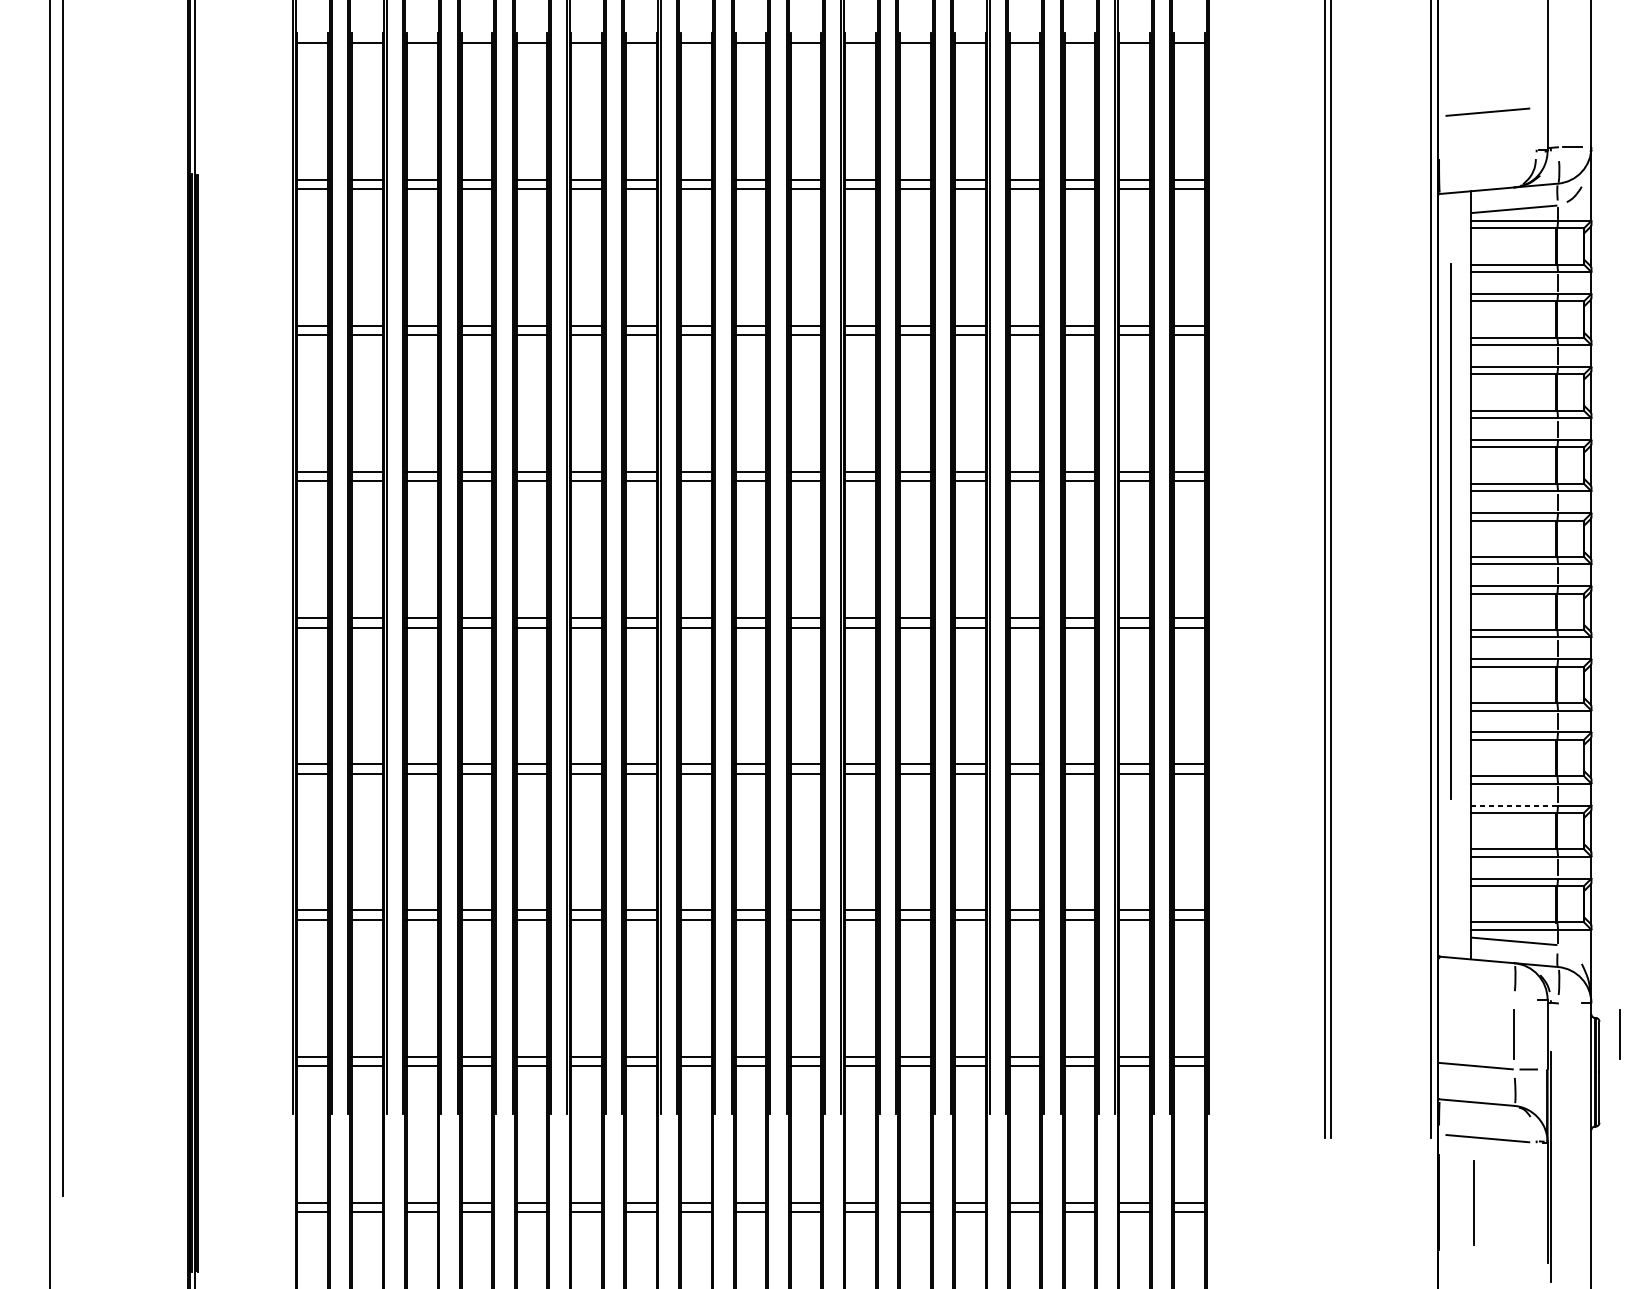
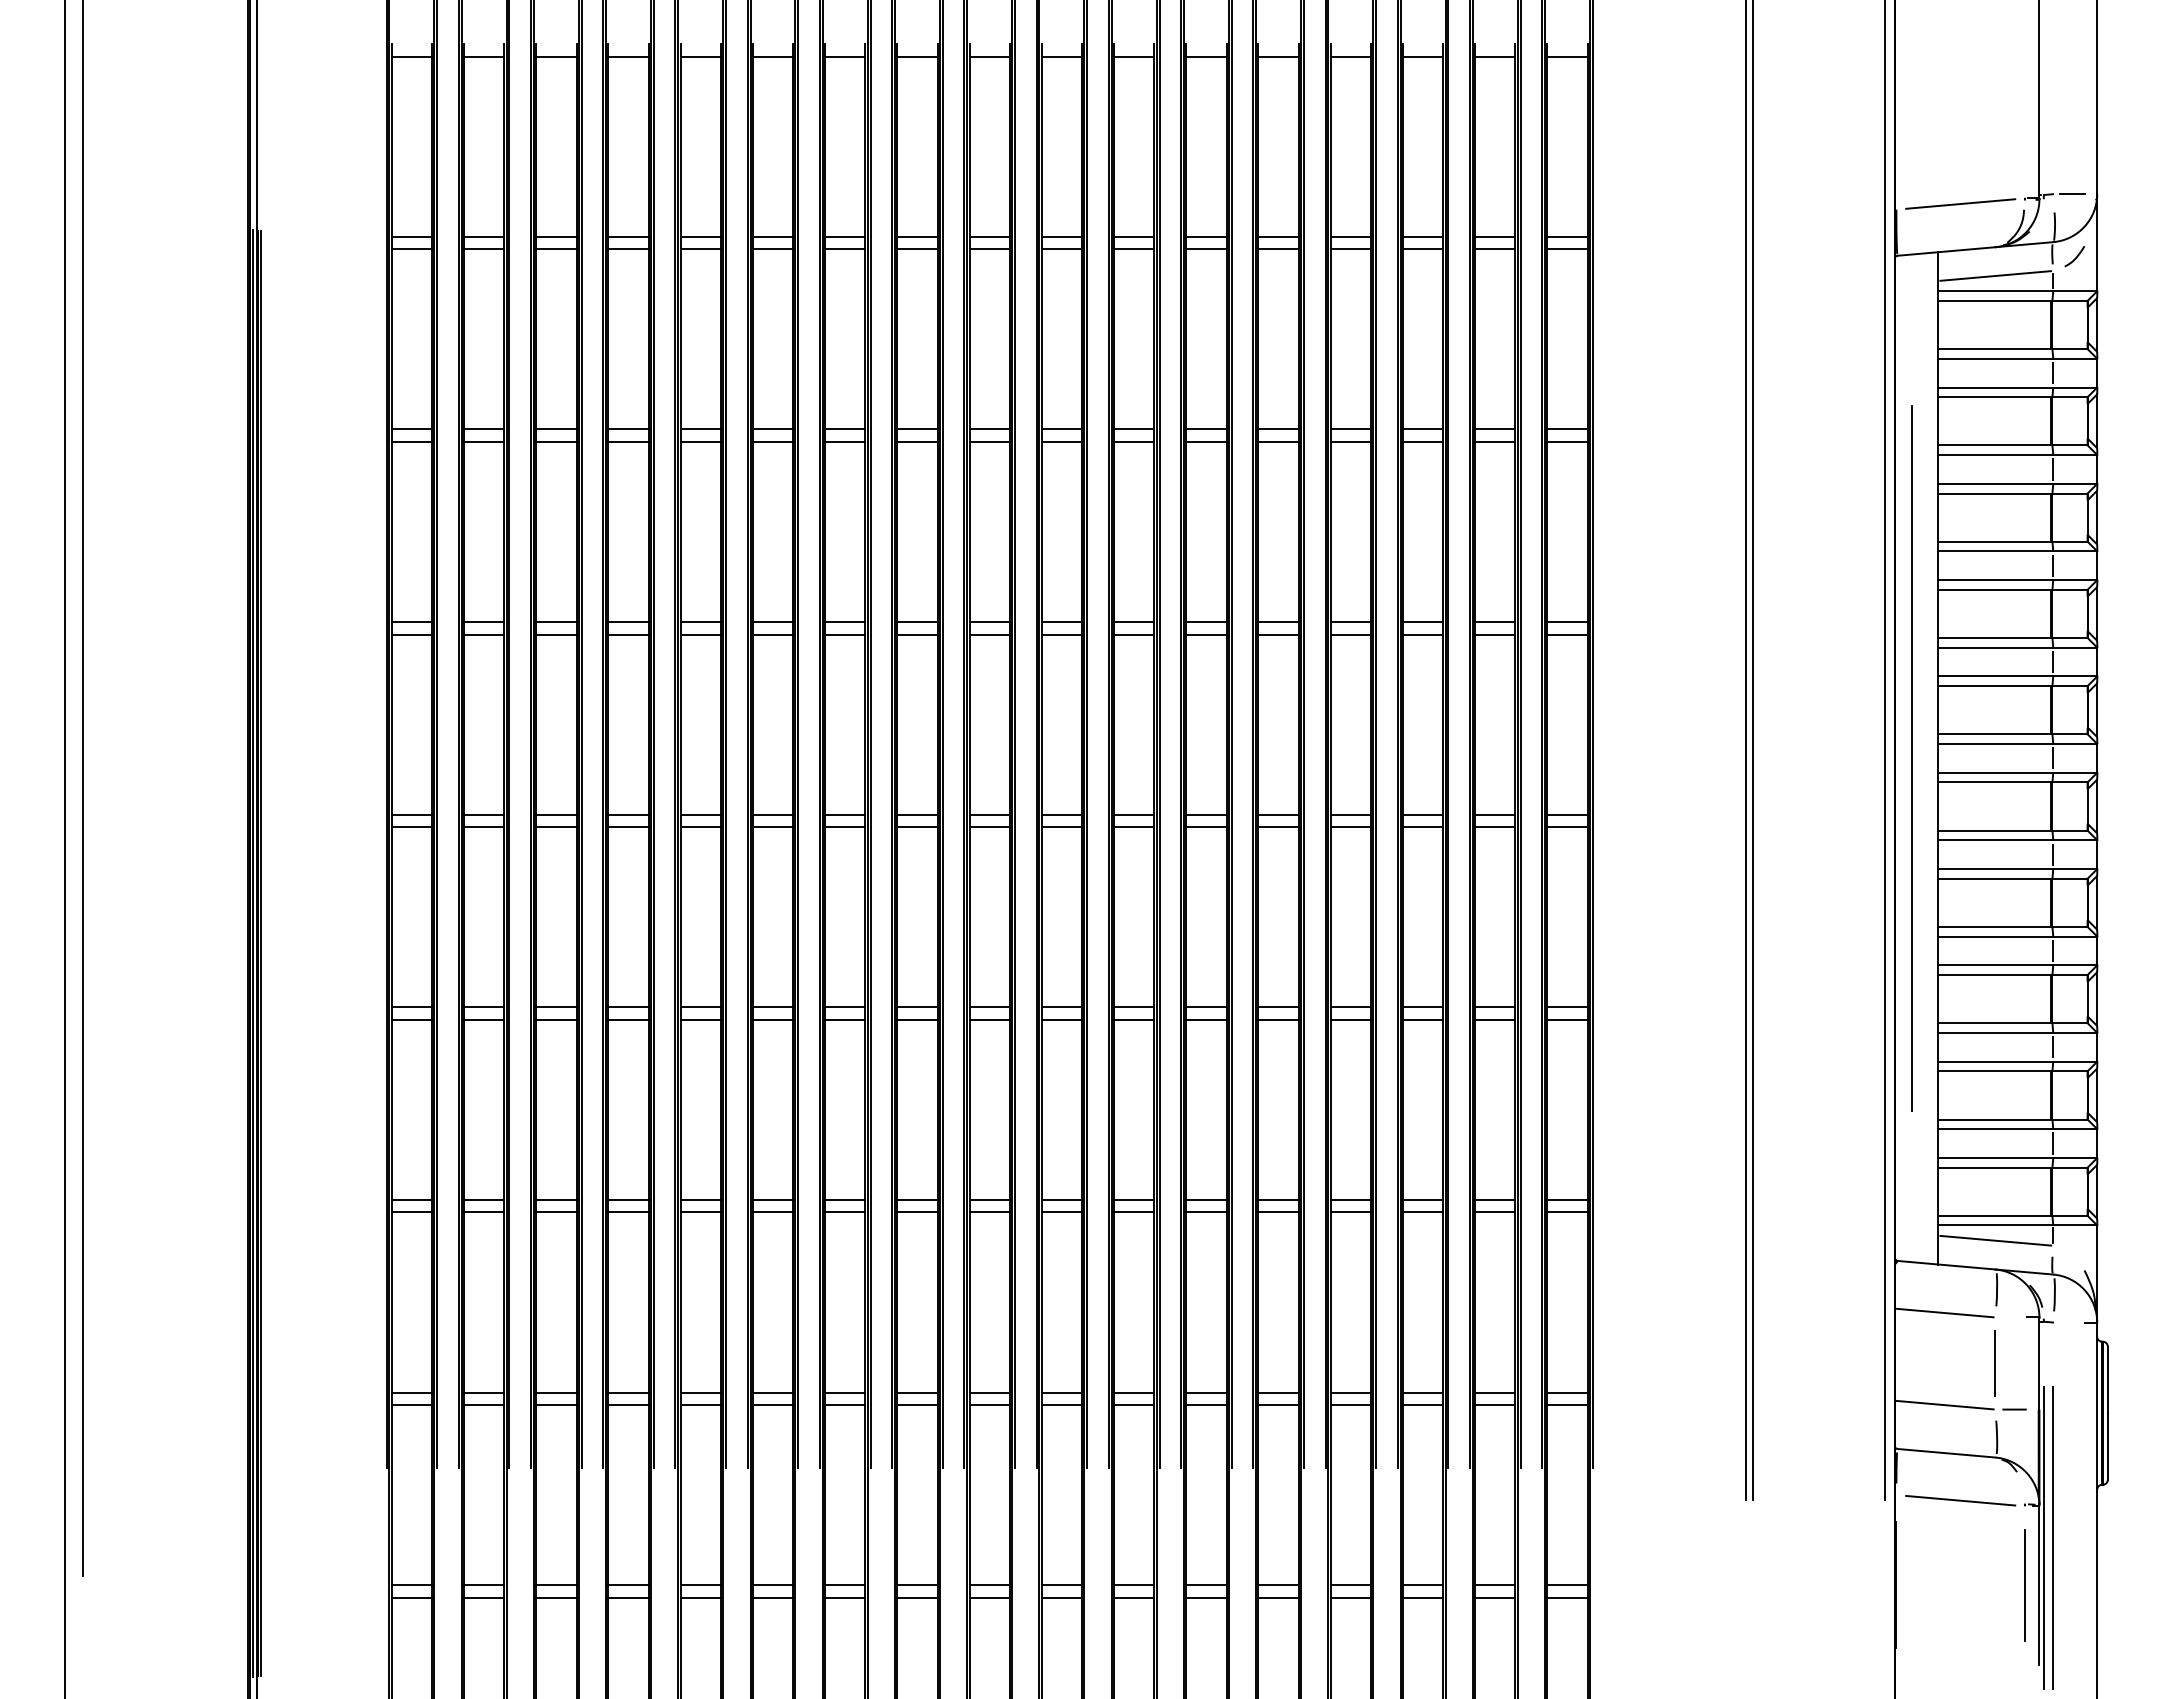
line: (1487, 111) -> (1960, 203), moved
line: (1450, 531) -> (1911, 758), moved
line: (1515, 805) -> (1996, 1061), dashed -> solid
line: (1475, 995) -> (1944, 1312), added
line: (1619, 1034) -> (2134, 1363), removed
line: (1558, 1166) -> (2053, 1537), added
line: (1473, 1202) -> (2024, 1585), moved

